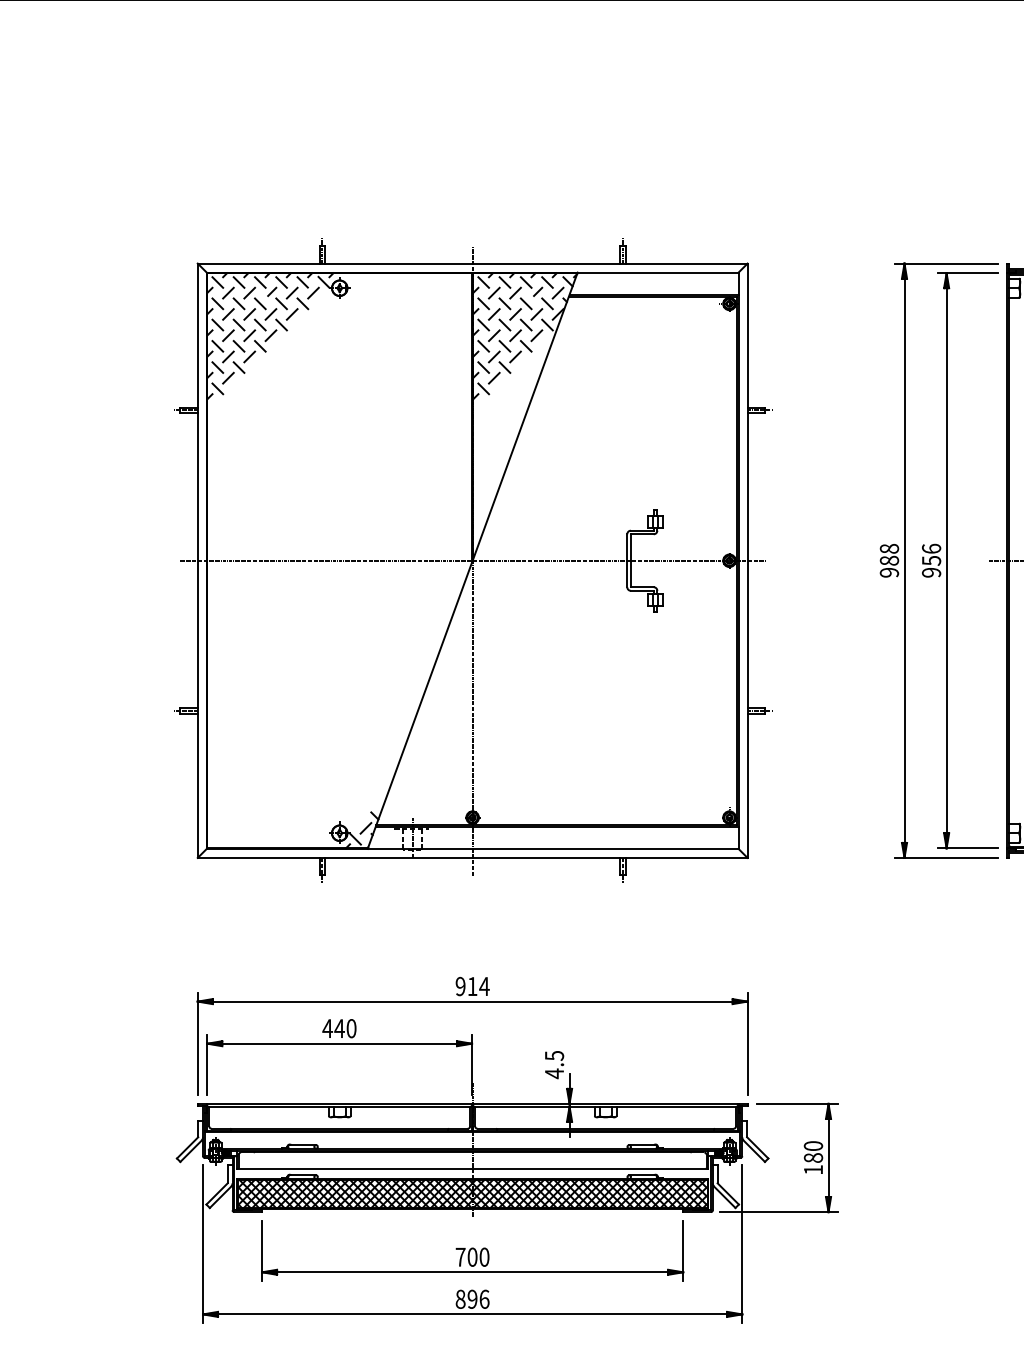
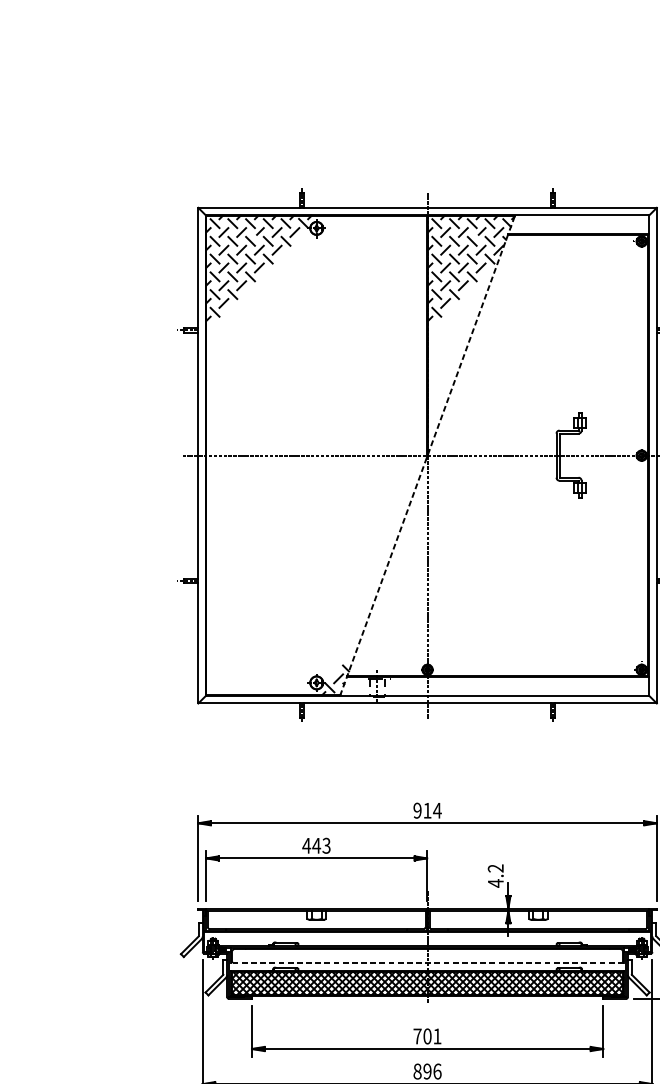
line: (472, 560) -> (427, 455), solid -> dashed
text: (351, 1028) -> (326, 845), 440 -> 443
text: (554, 1055) -> (495, 868), 4.5 -> 4.2
line: (472, 1168) -> (427, 962), solid -> dashed
text: (484, 1256) -> (437, 1035), 700 -> 701

